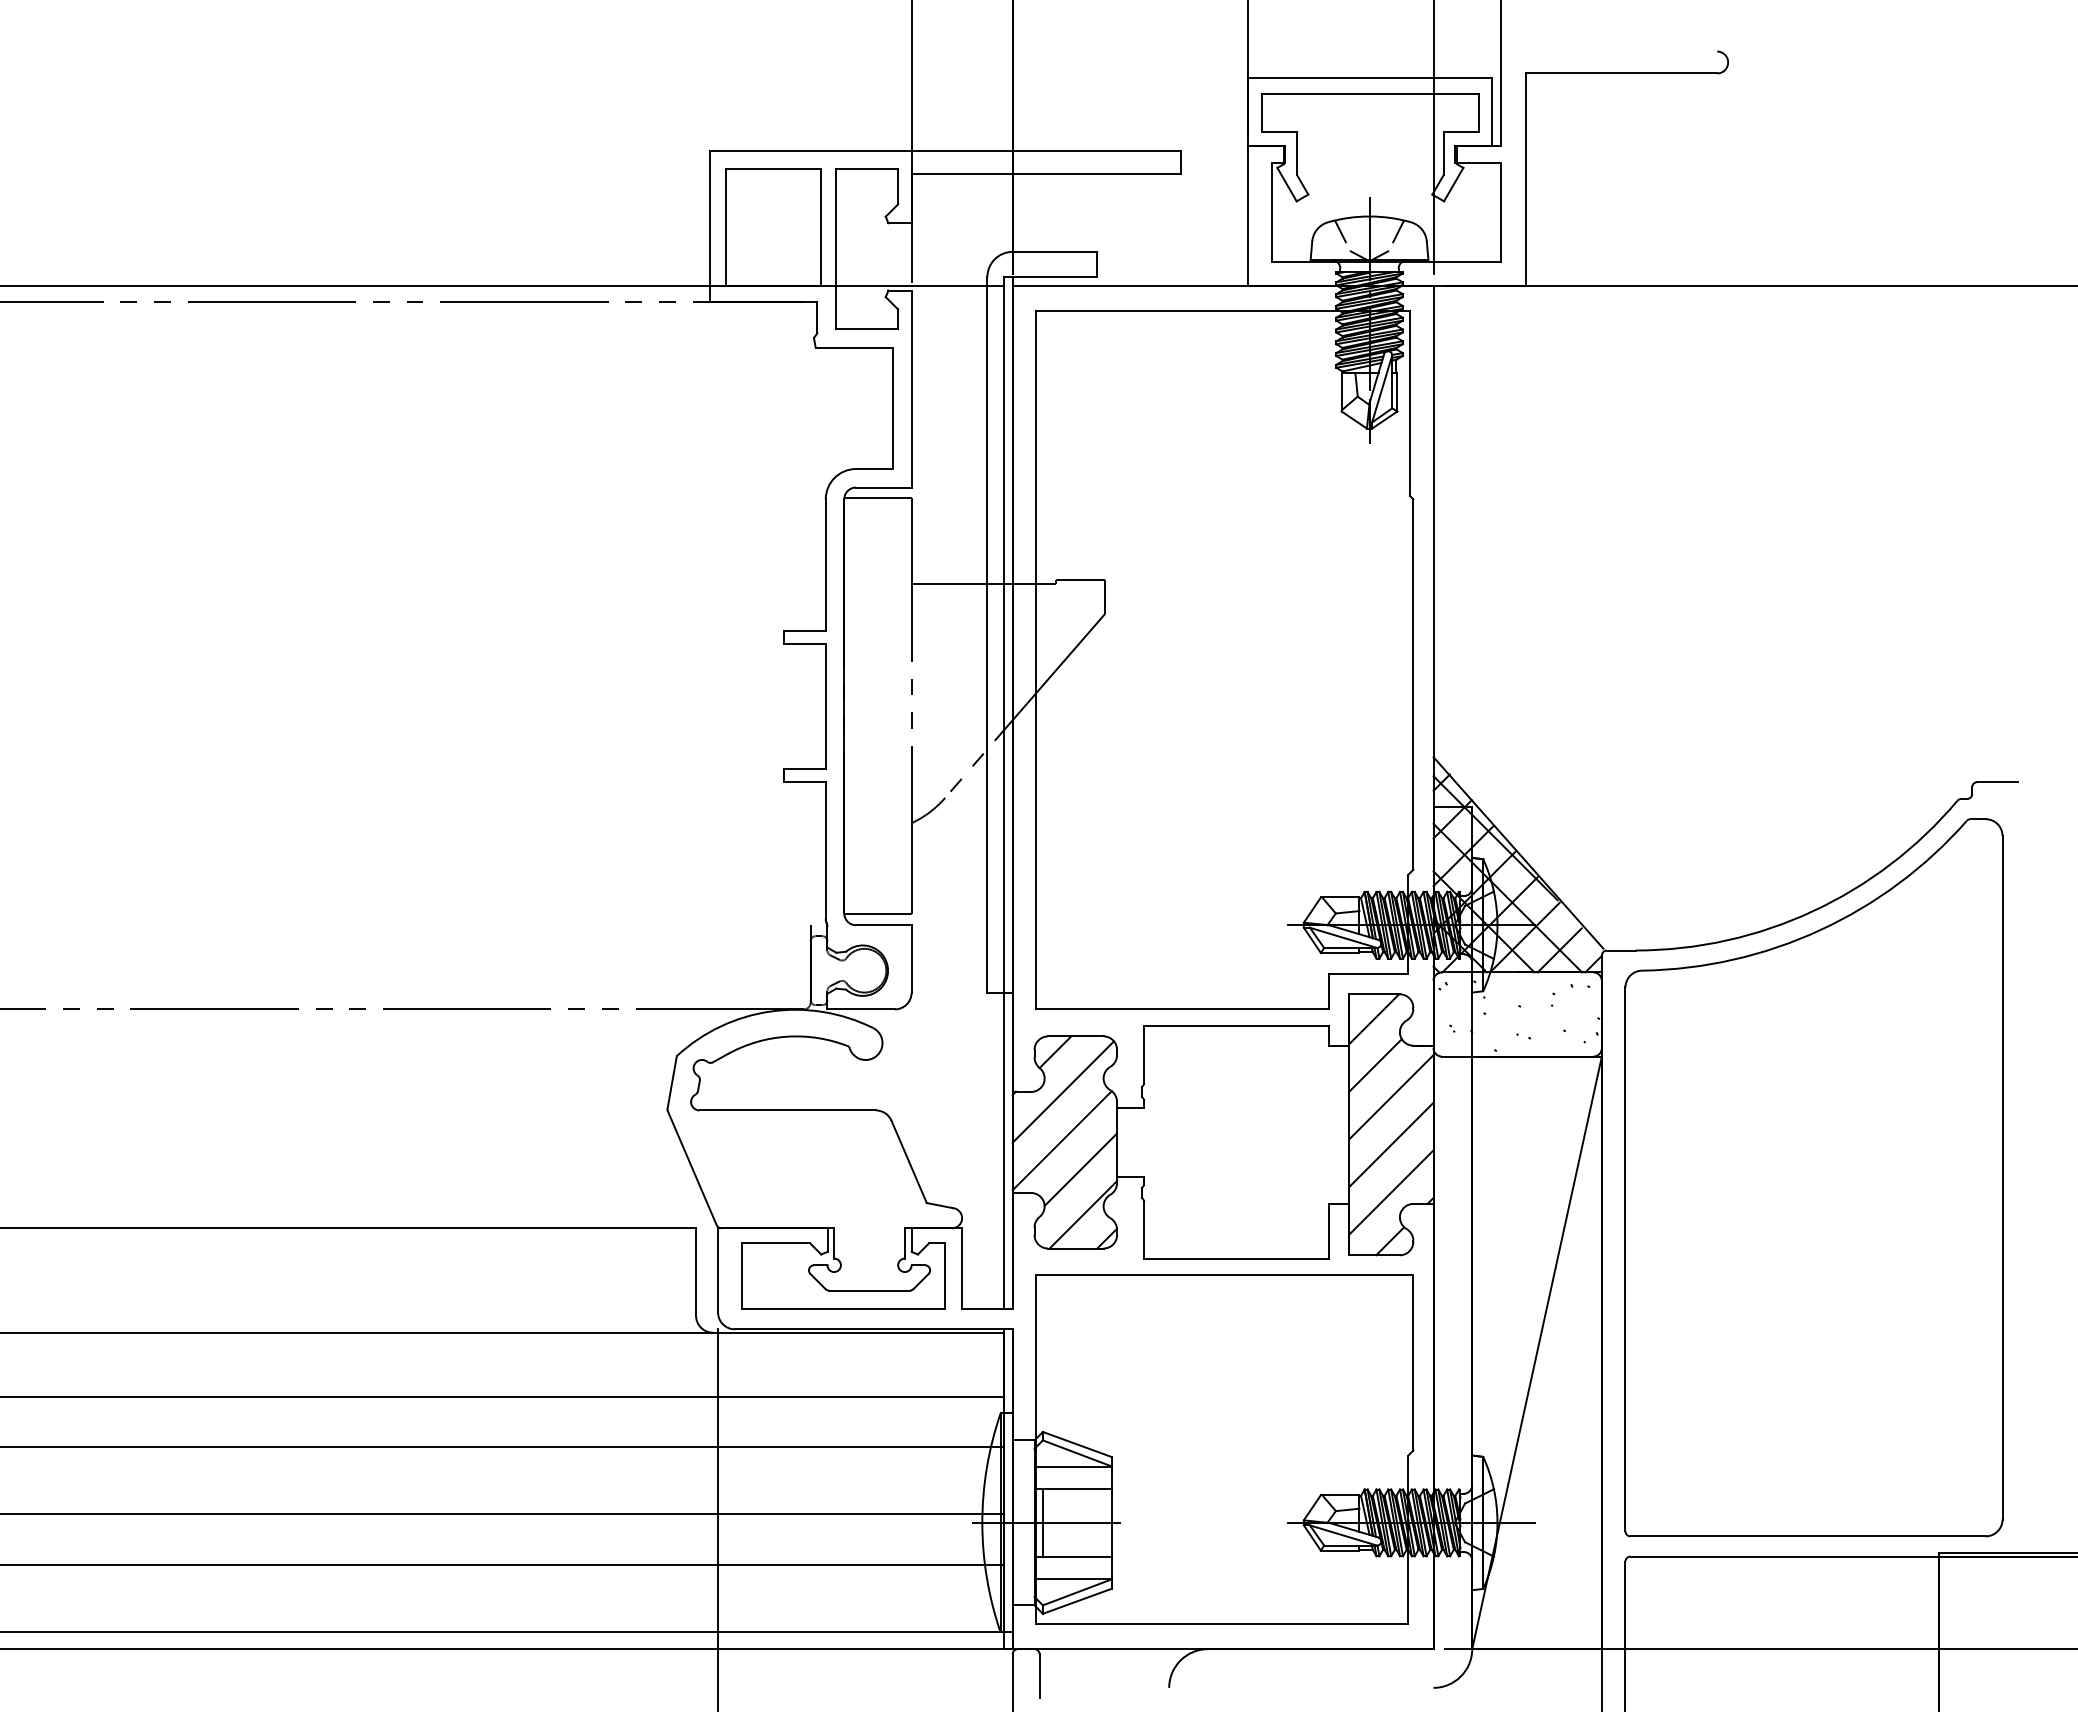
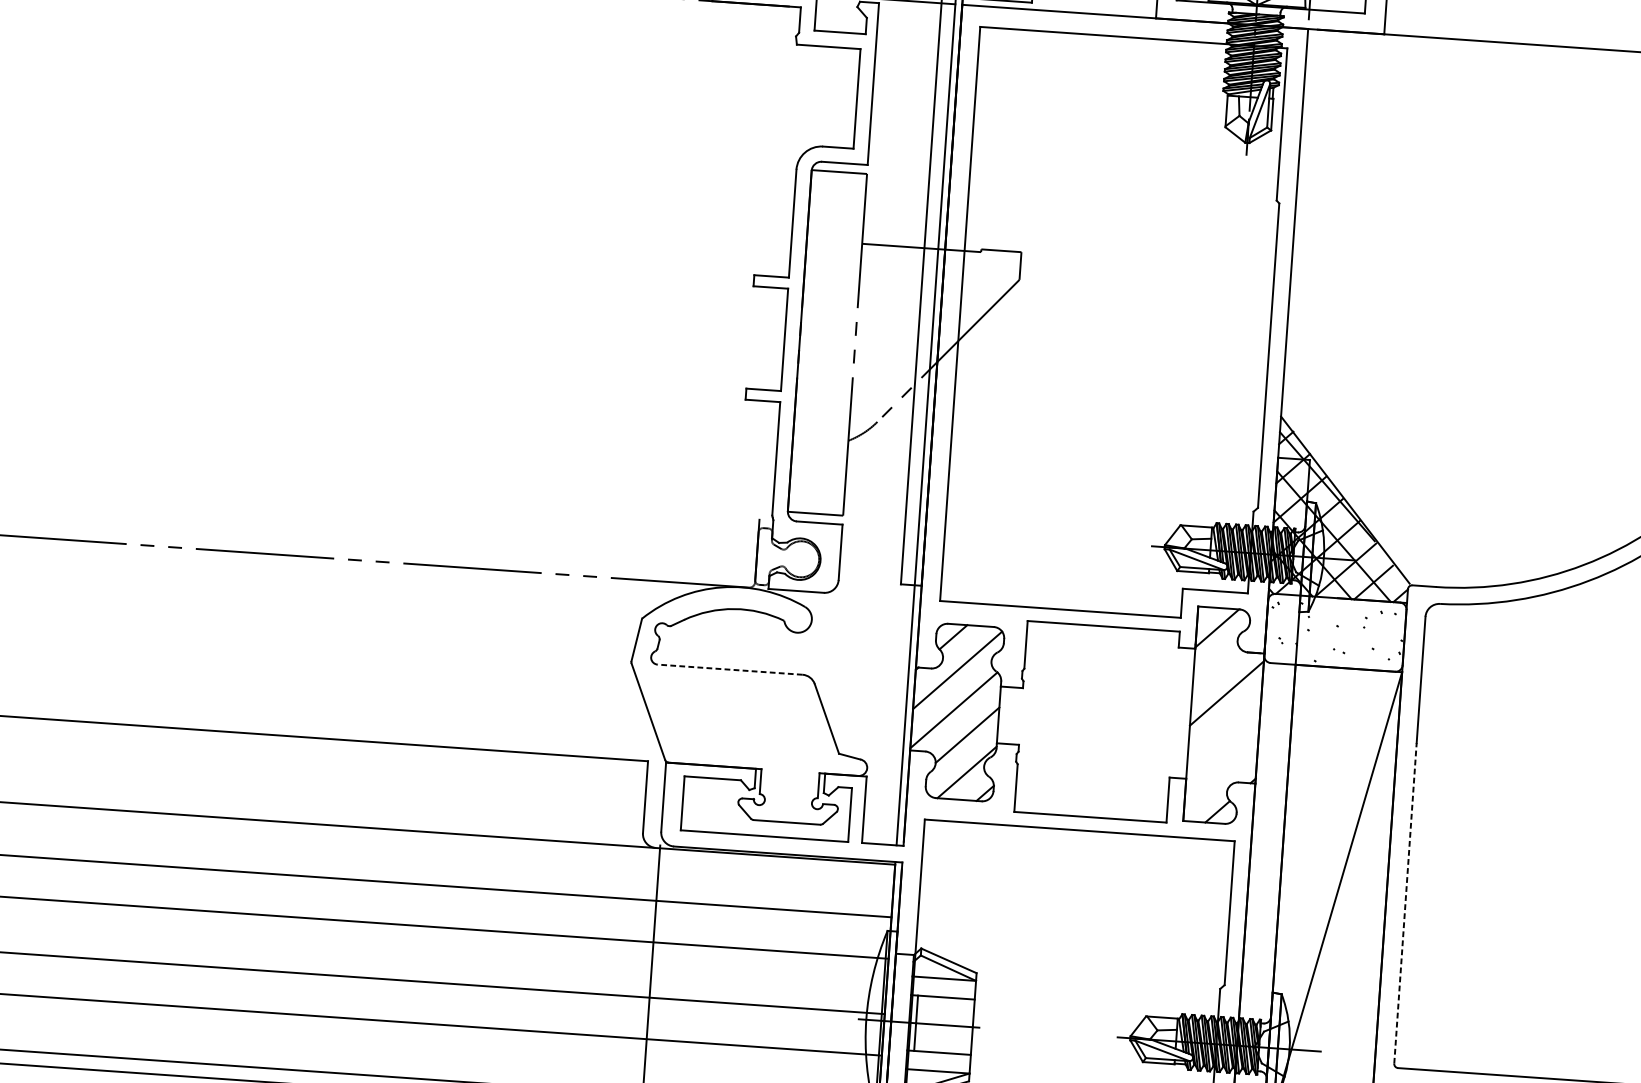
line: (1375, 1065) -> (1215, 666), removed
line: (787, 1110) -> (729, 669), solid -> dashed
line: (1391, 1144) -> (1224, 732), removed
line: (1391, 1192) -> (1221, 771), removed
line: (1625, 1335) -> (1405, 902), solid -> dashed

